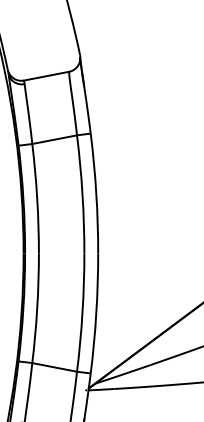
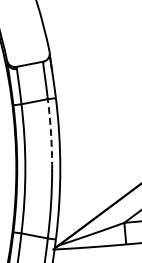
arc: (83, 193) -> (51, 133), solid -> dashed

